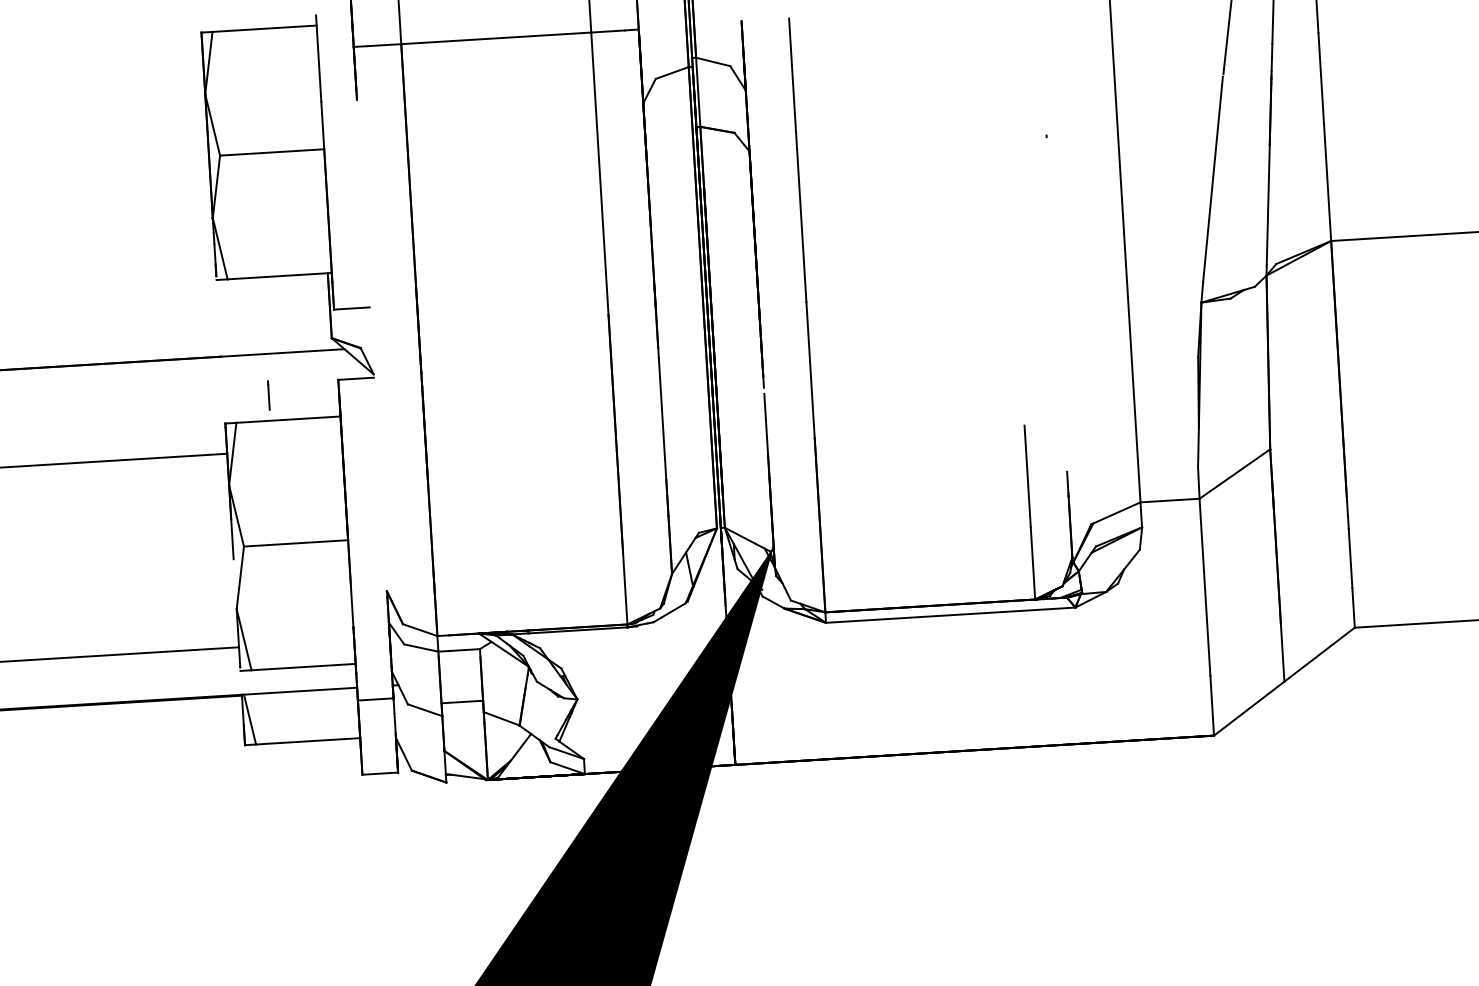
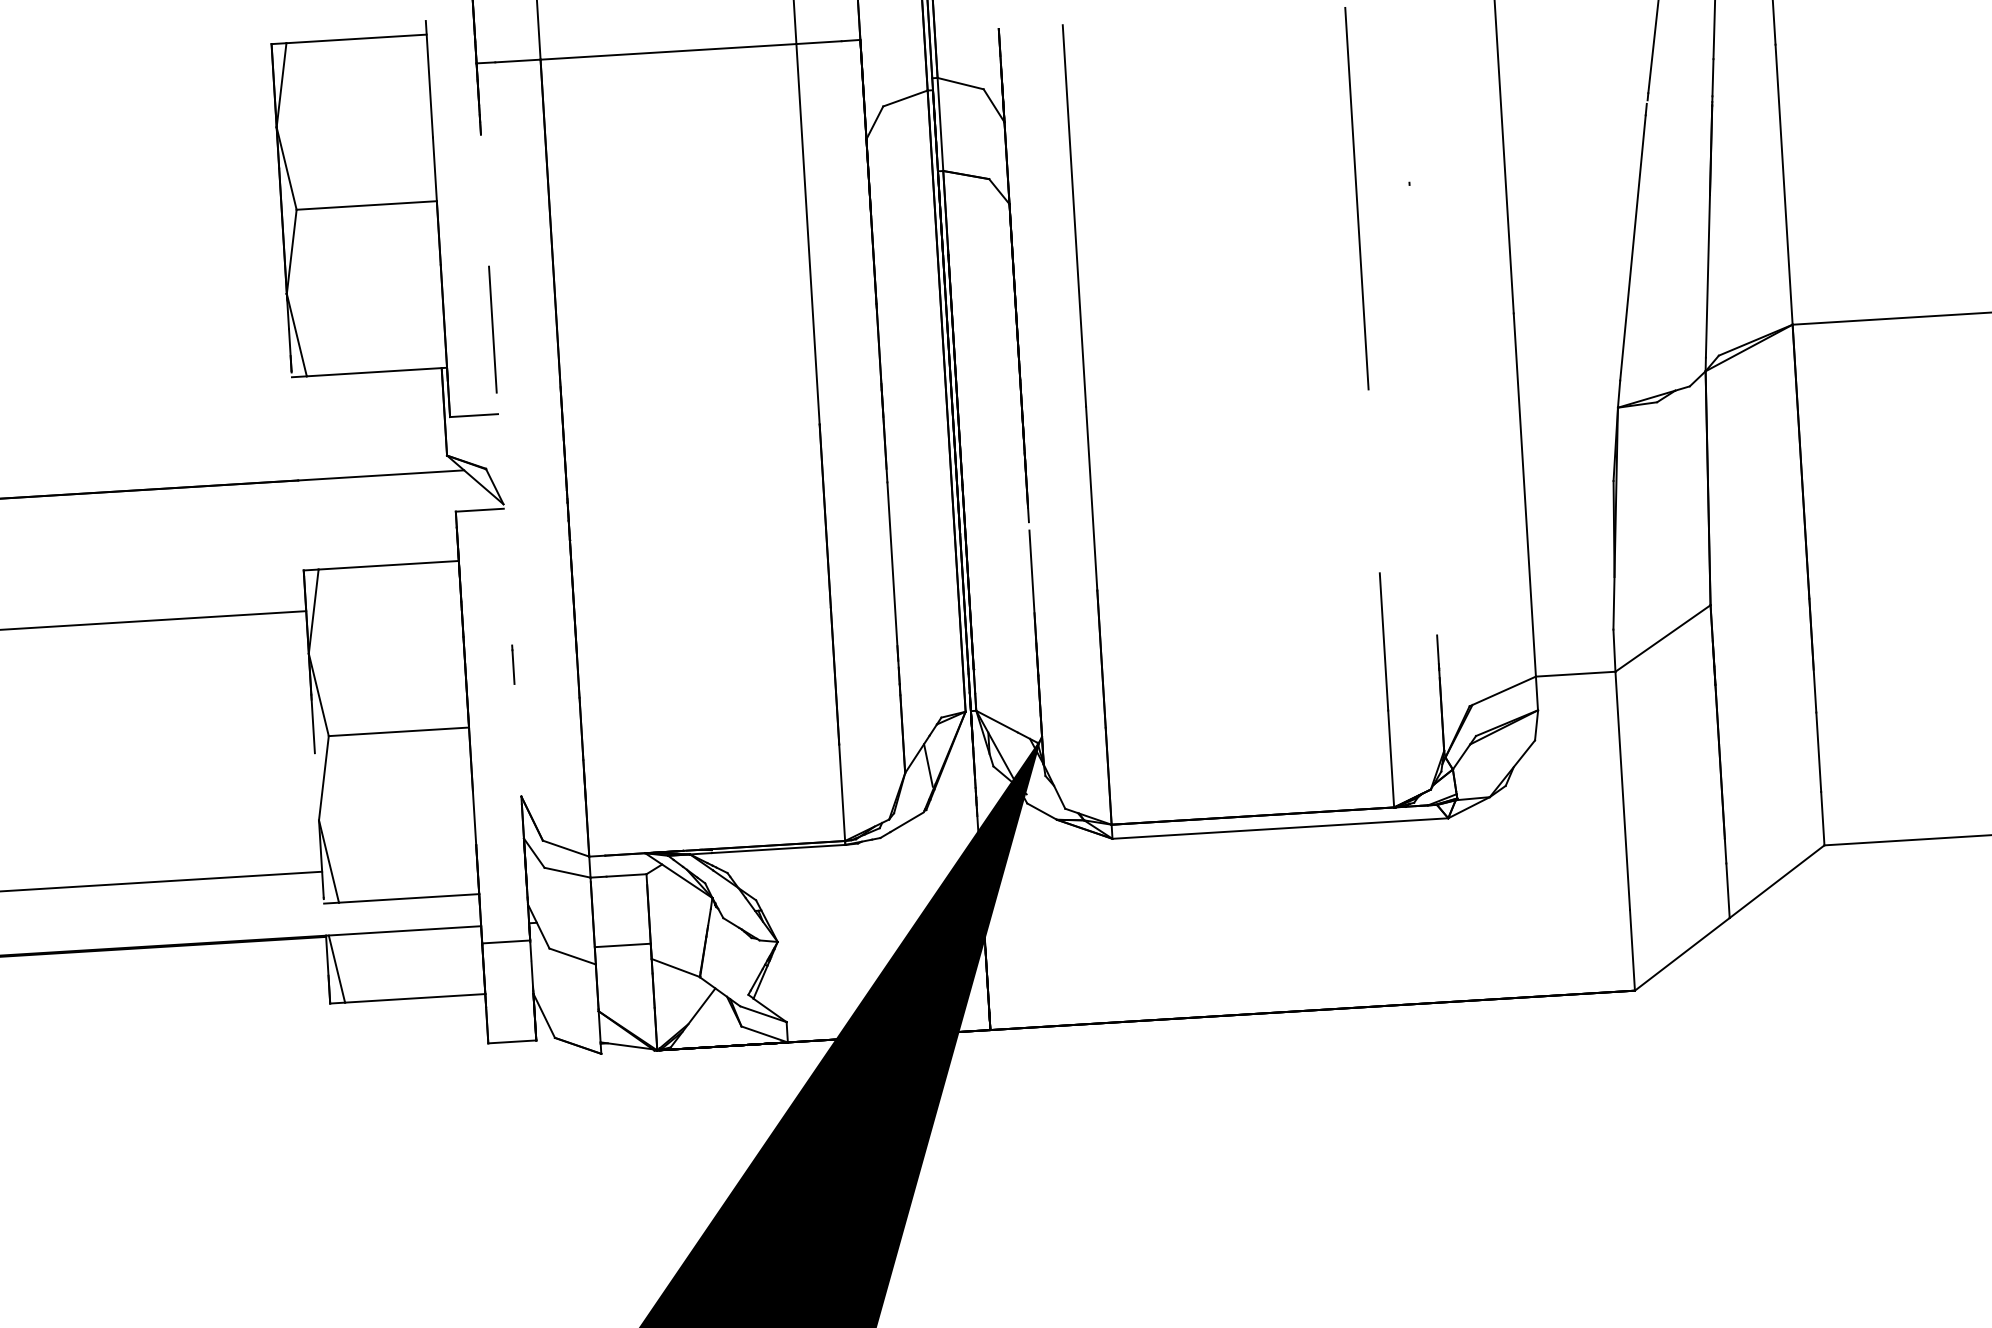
line: (1007, 147) -> (1356, 198), added
line: (365, 244) -> (492, 329), added
line: (268, 395) -> (513, 664), moved

